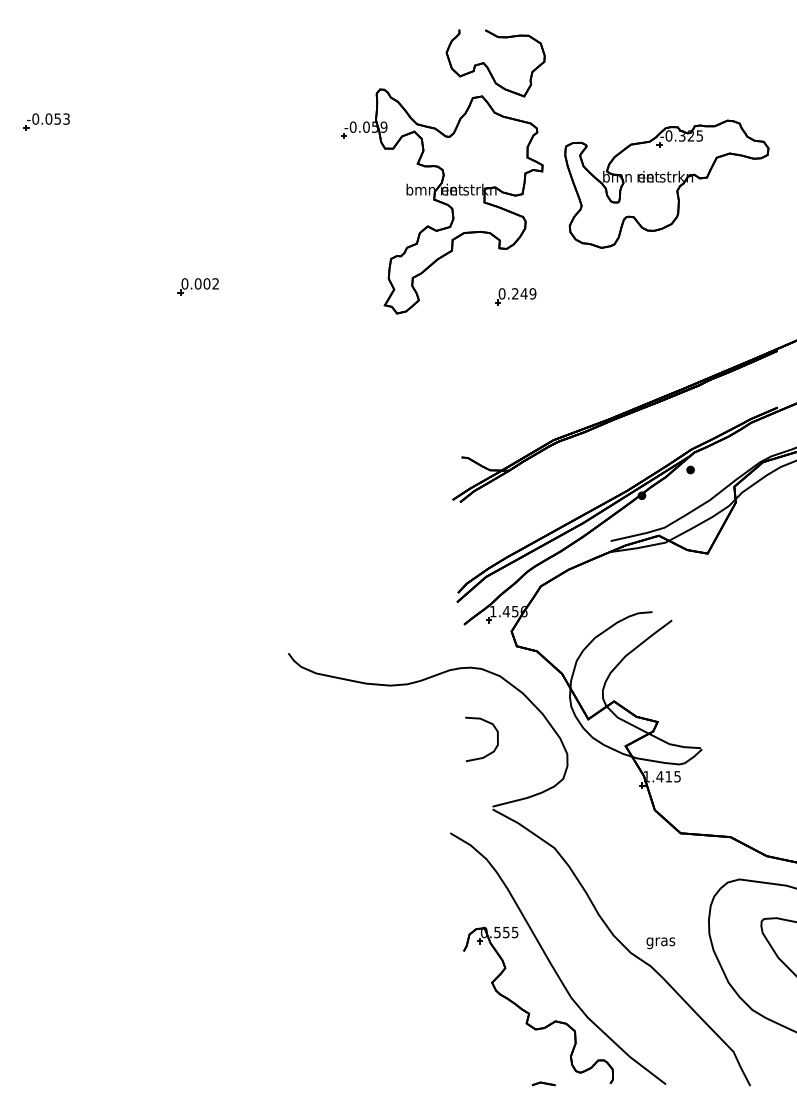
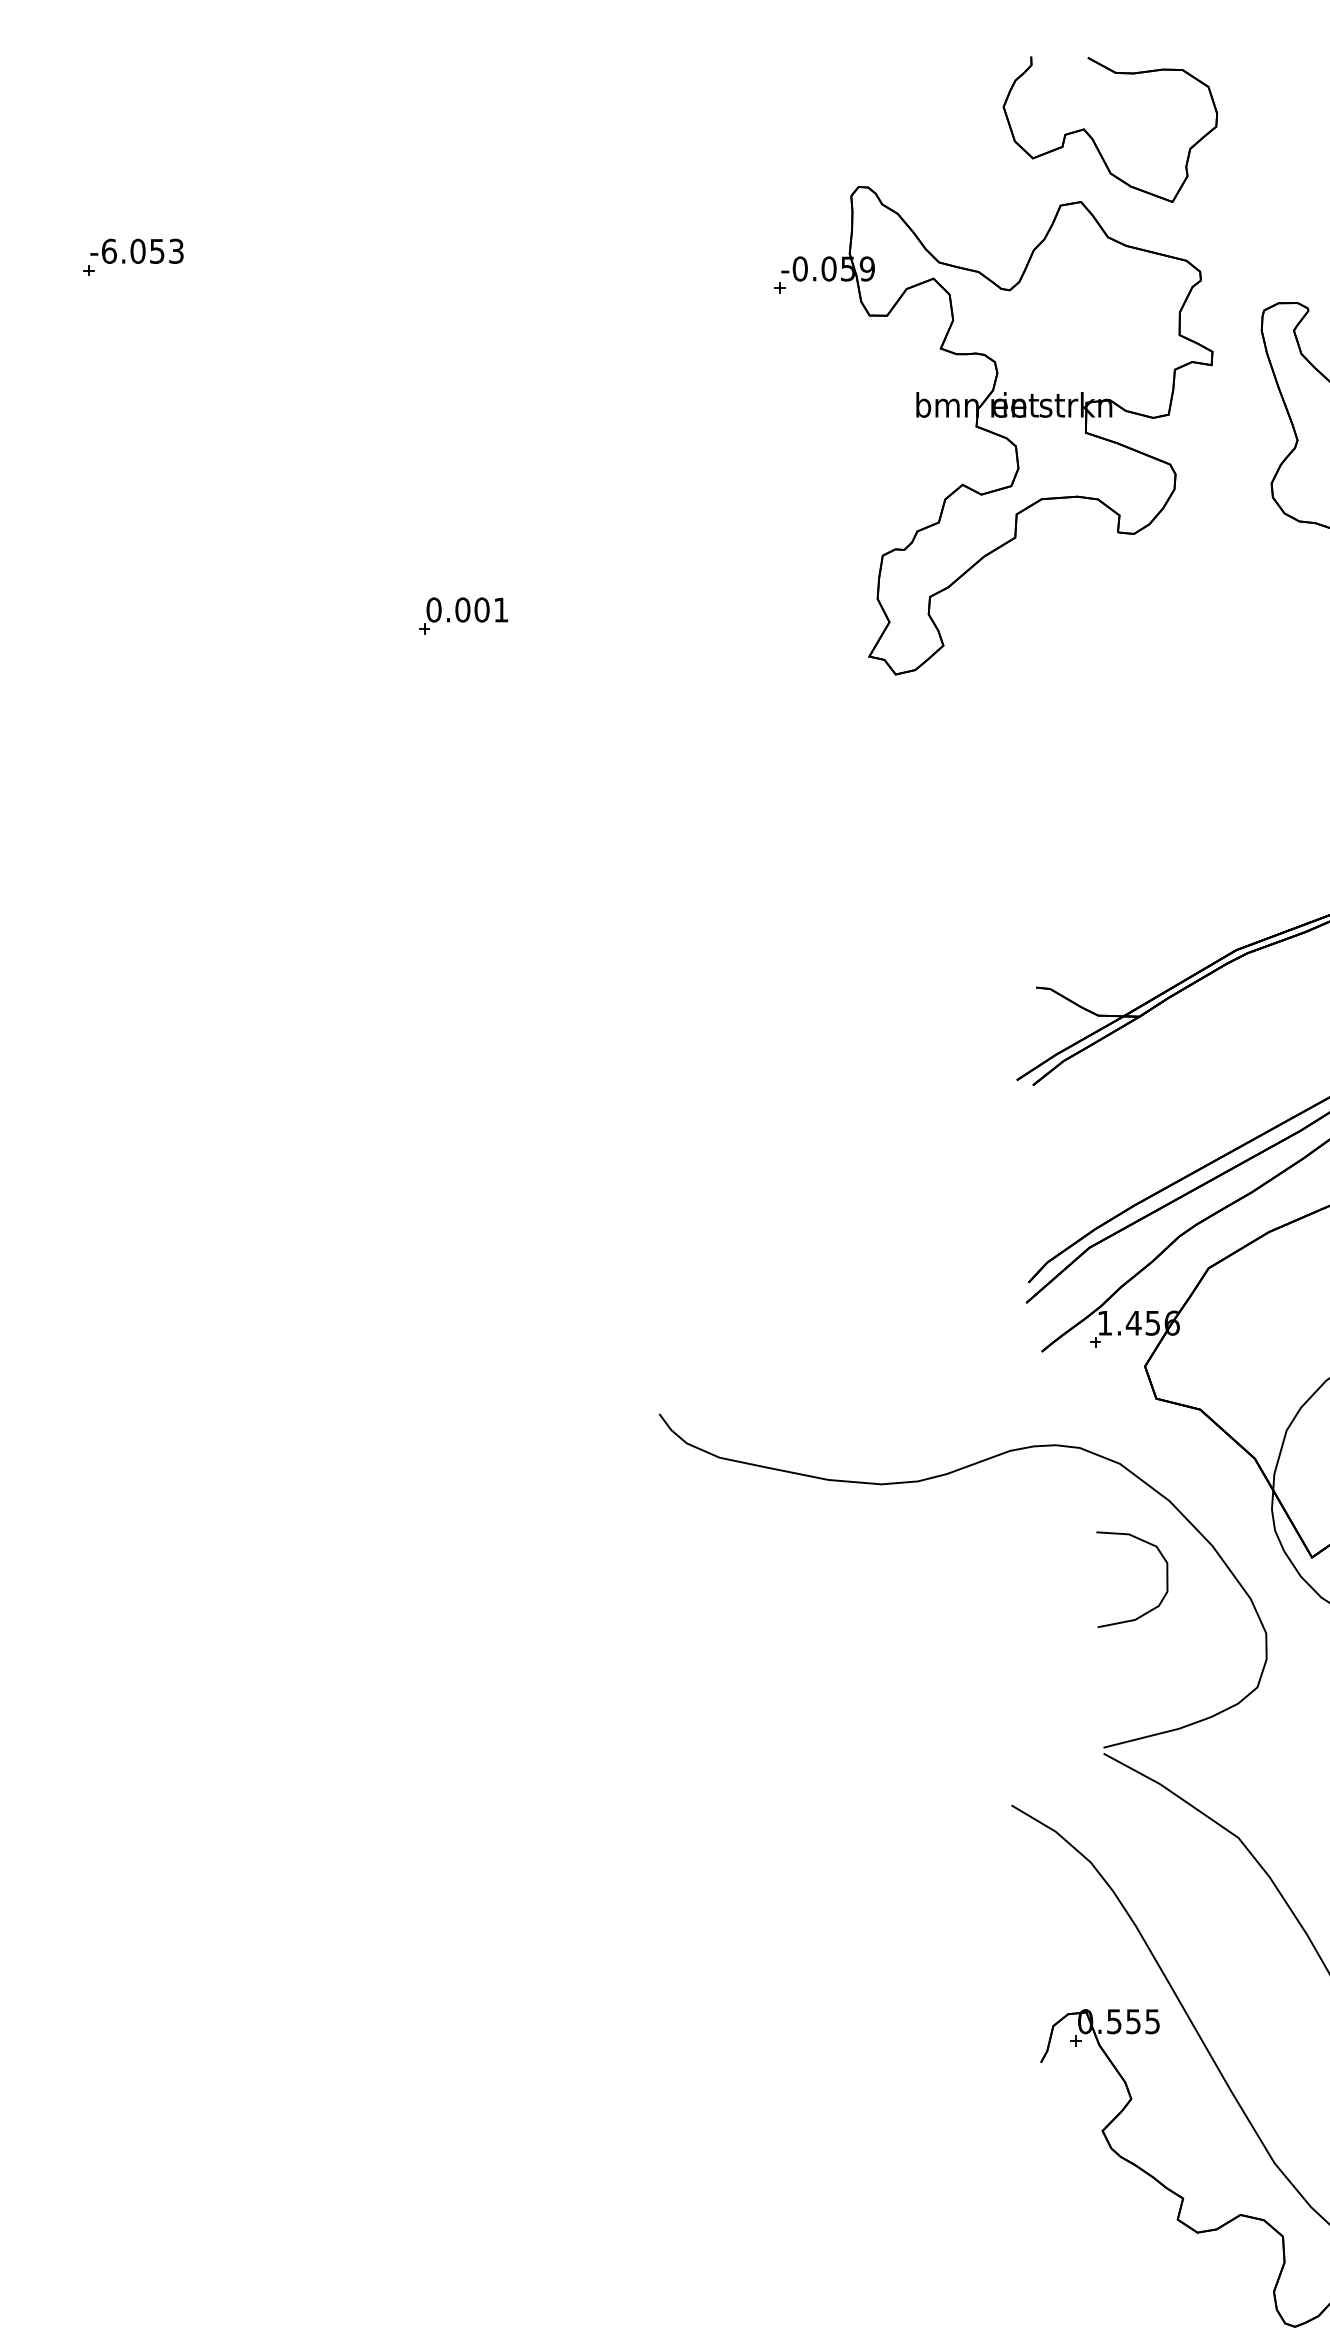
text: (35, 118) -> (108, 249), -0.053 -> -6.053
text: (215, 283) -> (500, 609), 0.002 -> 0.001
part: (515, 296) -> (1153, 637), removed
curve: (491, 751) -> (1153, 1605), moved

